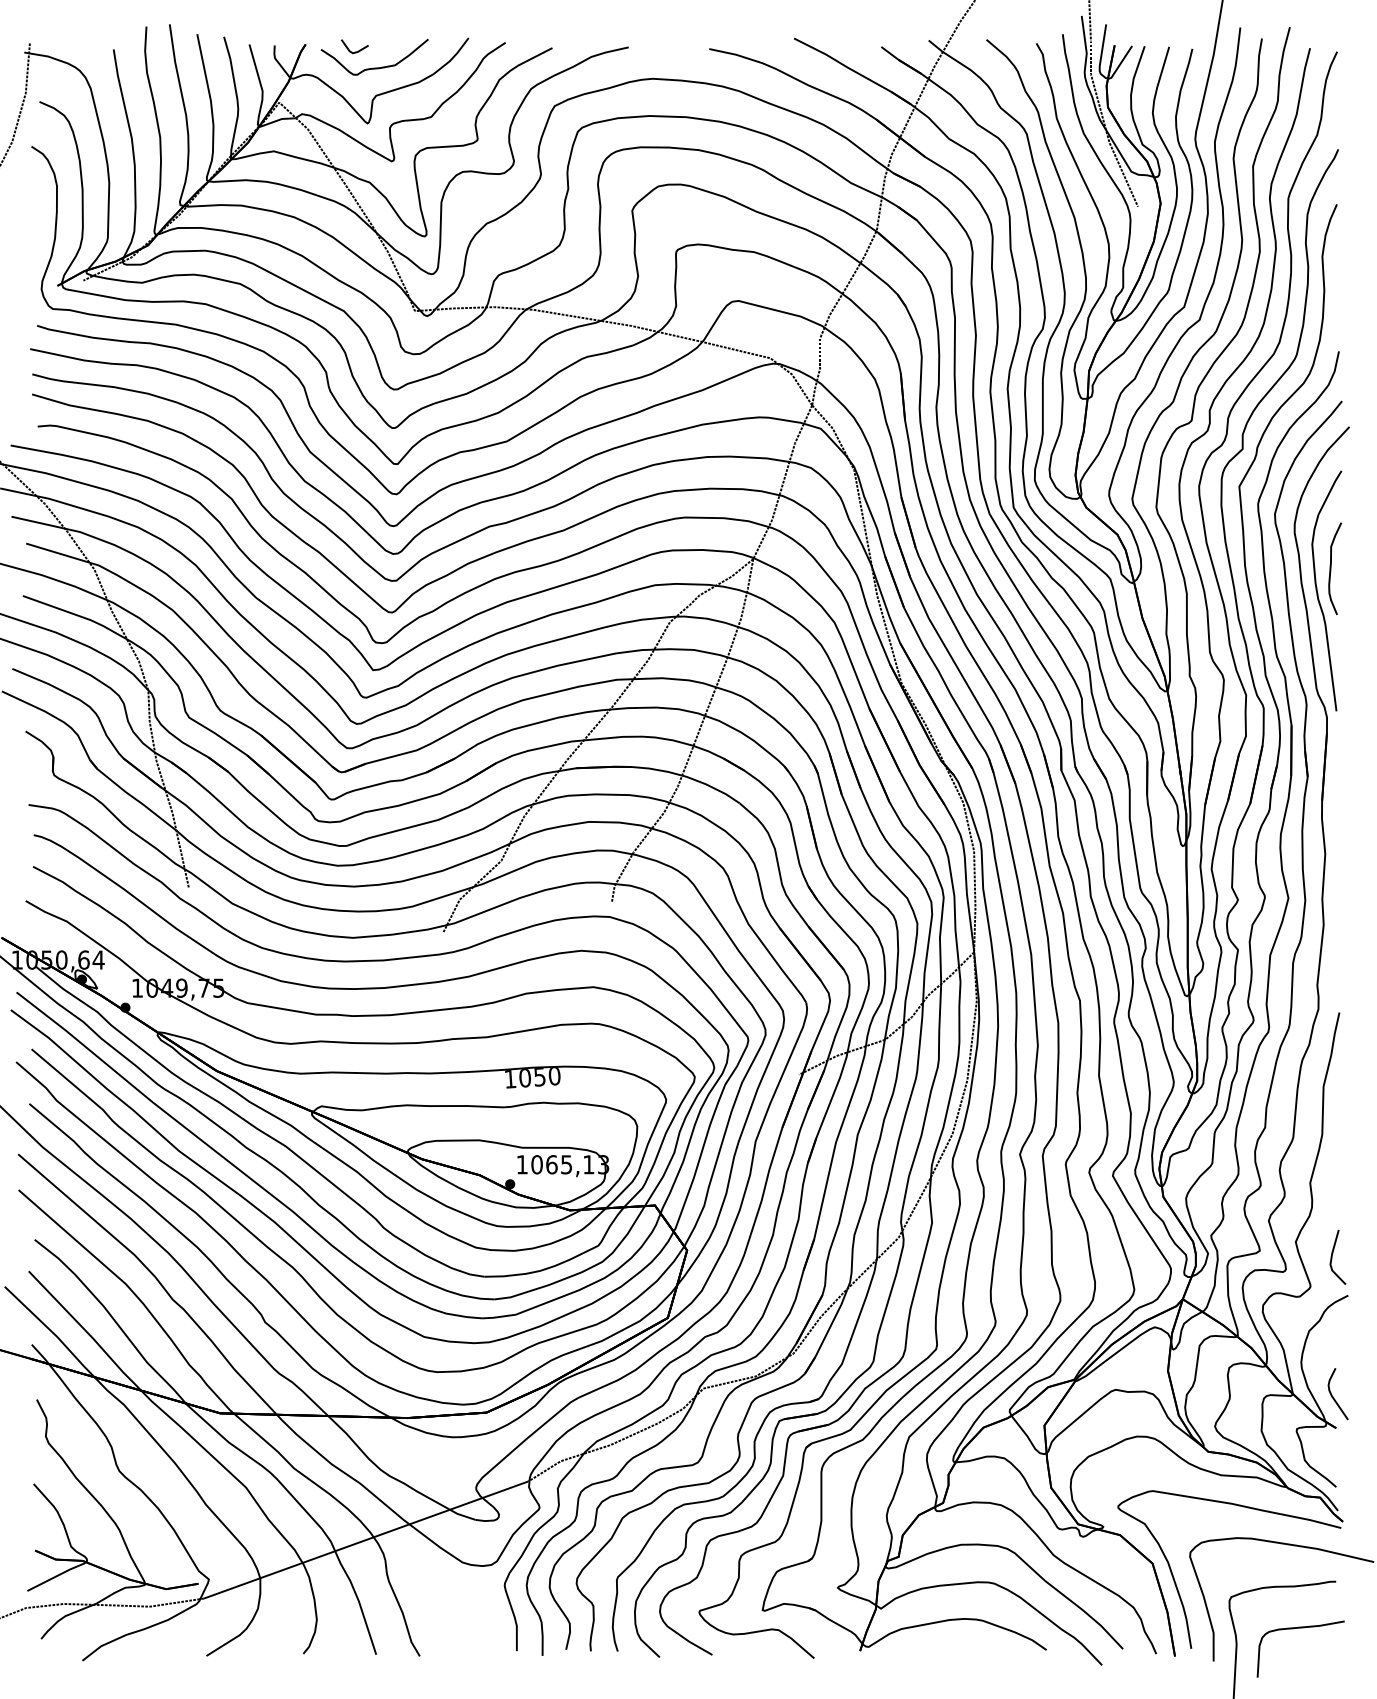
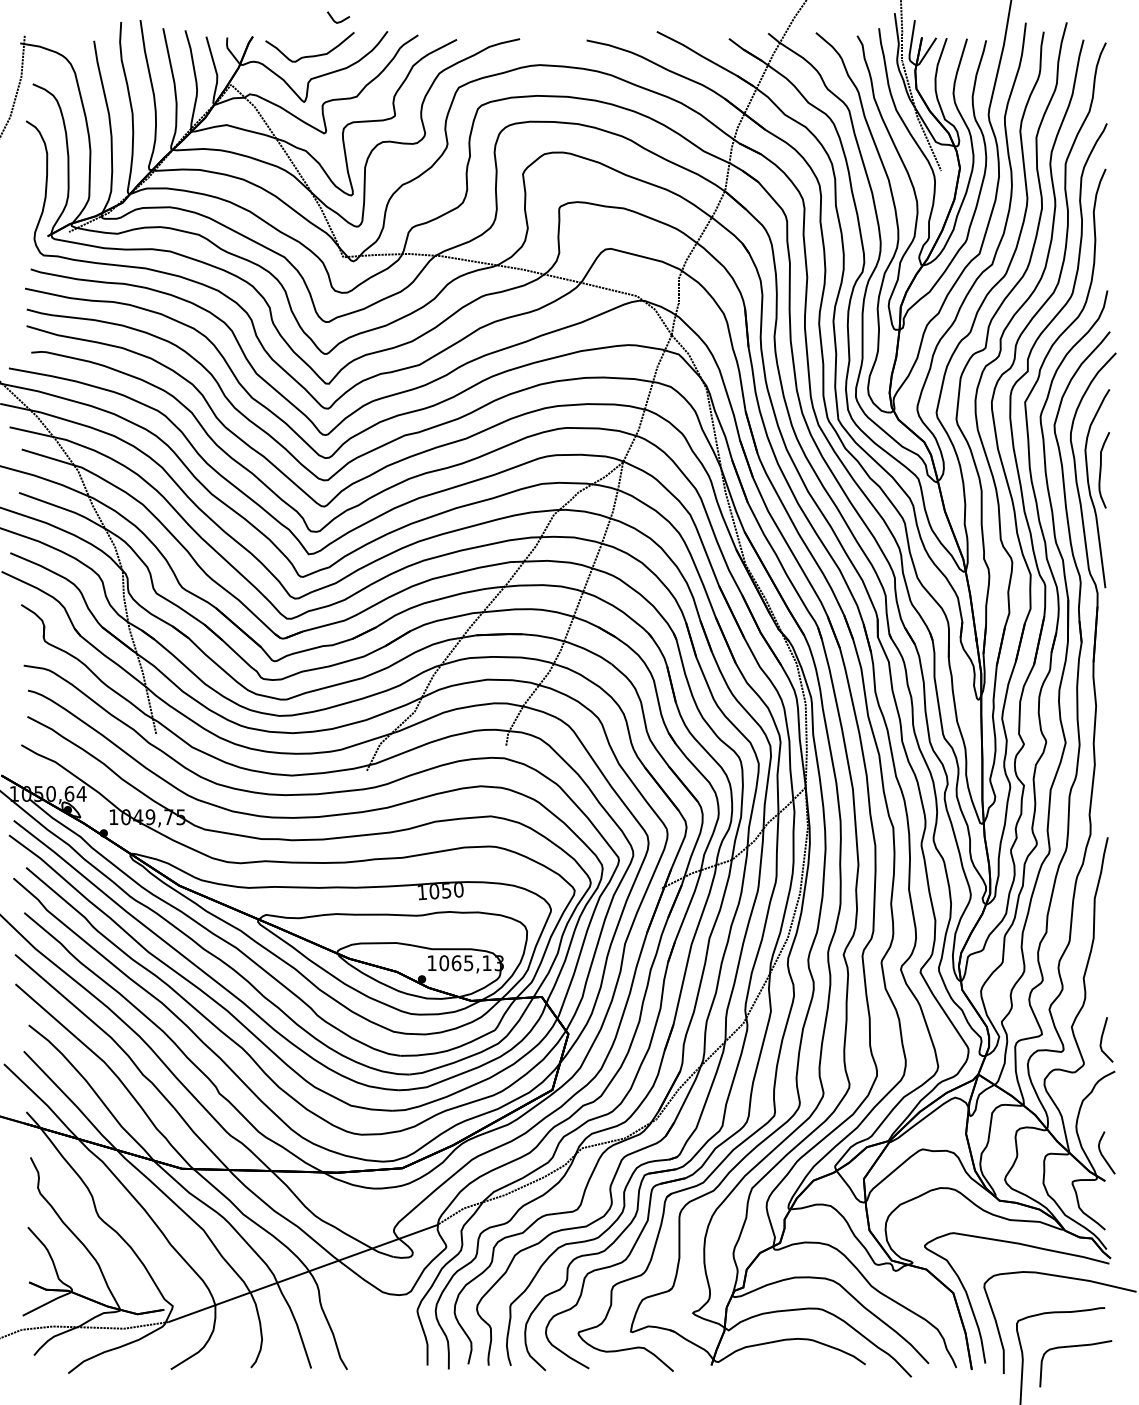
part: (354, 46) -> (338, 17), moved

